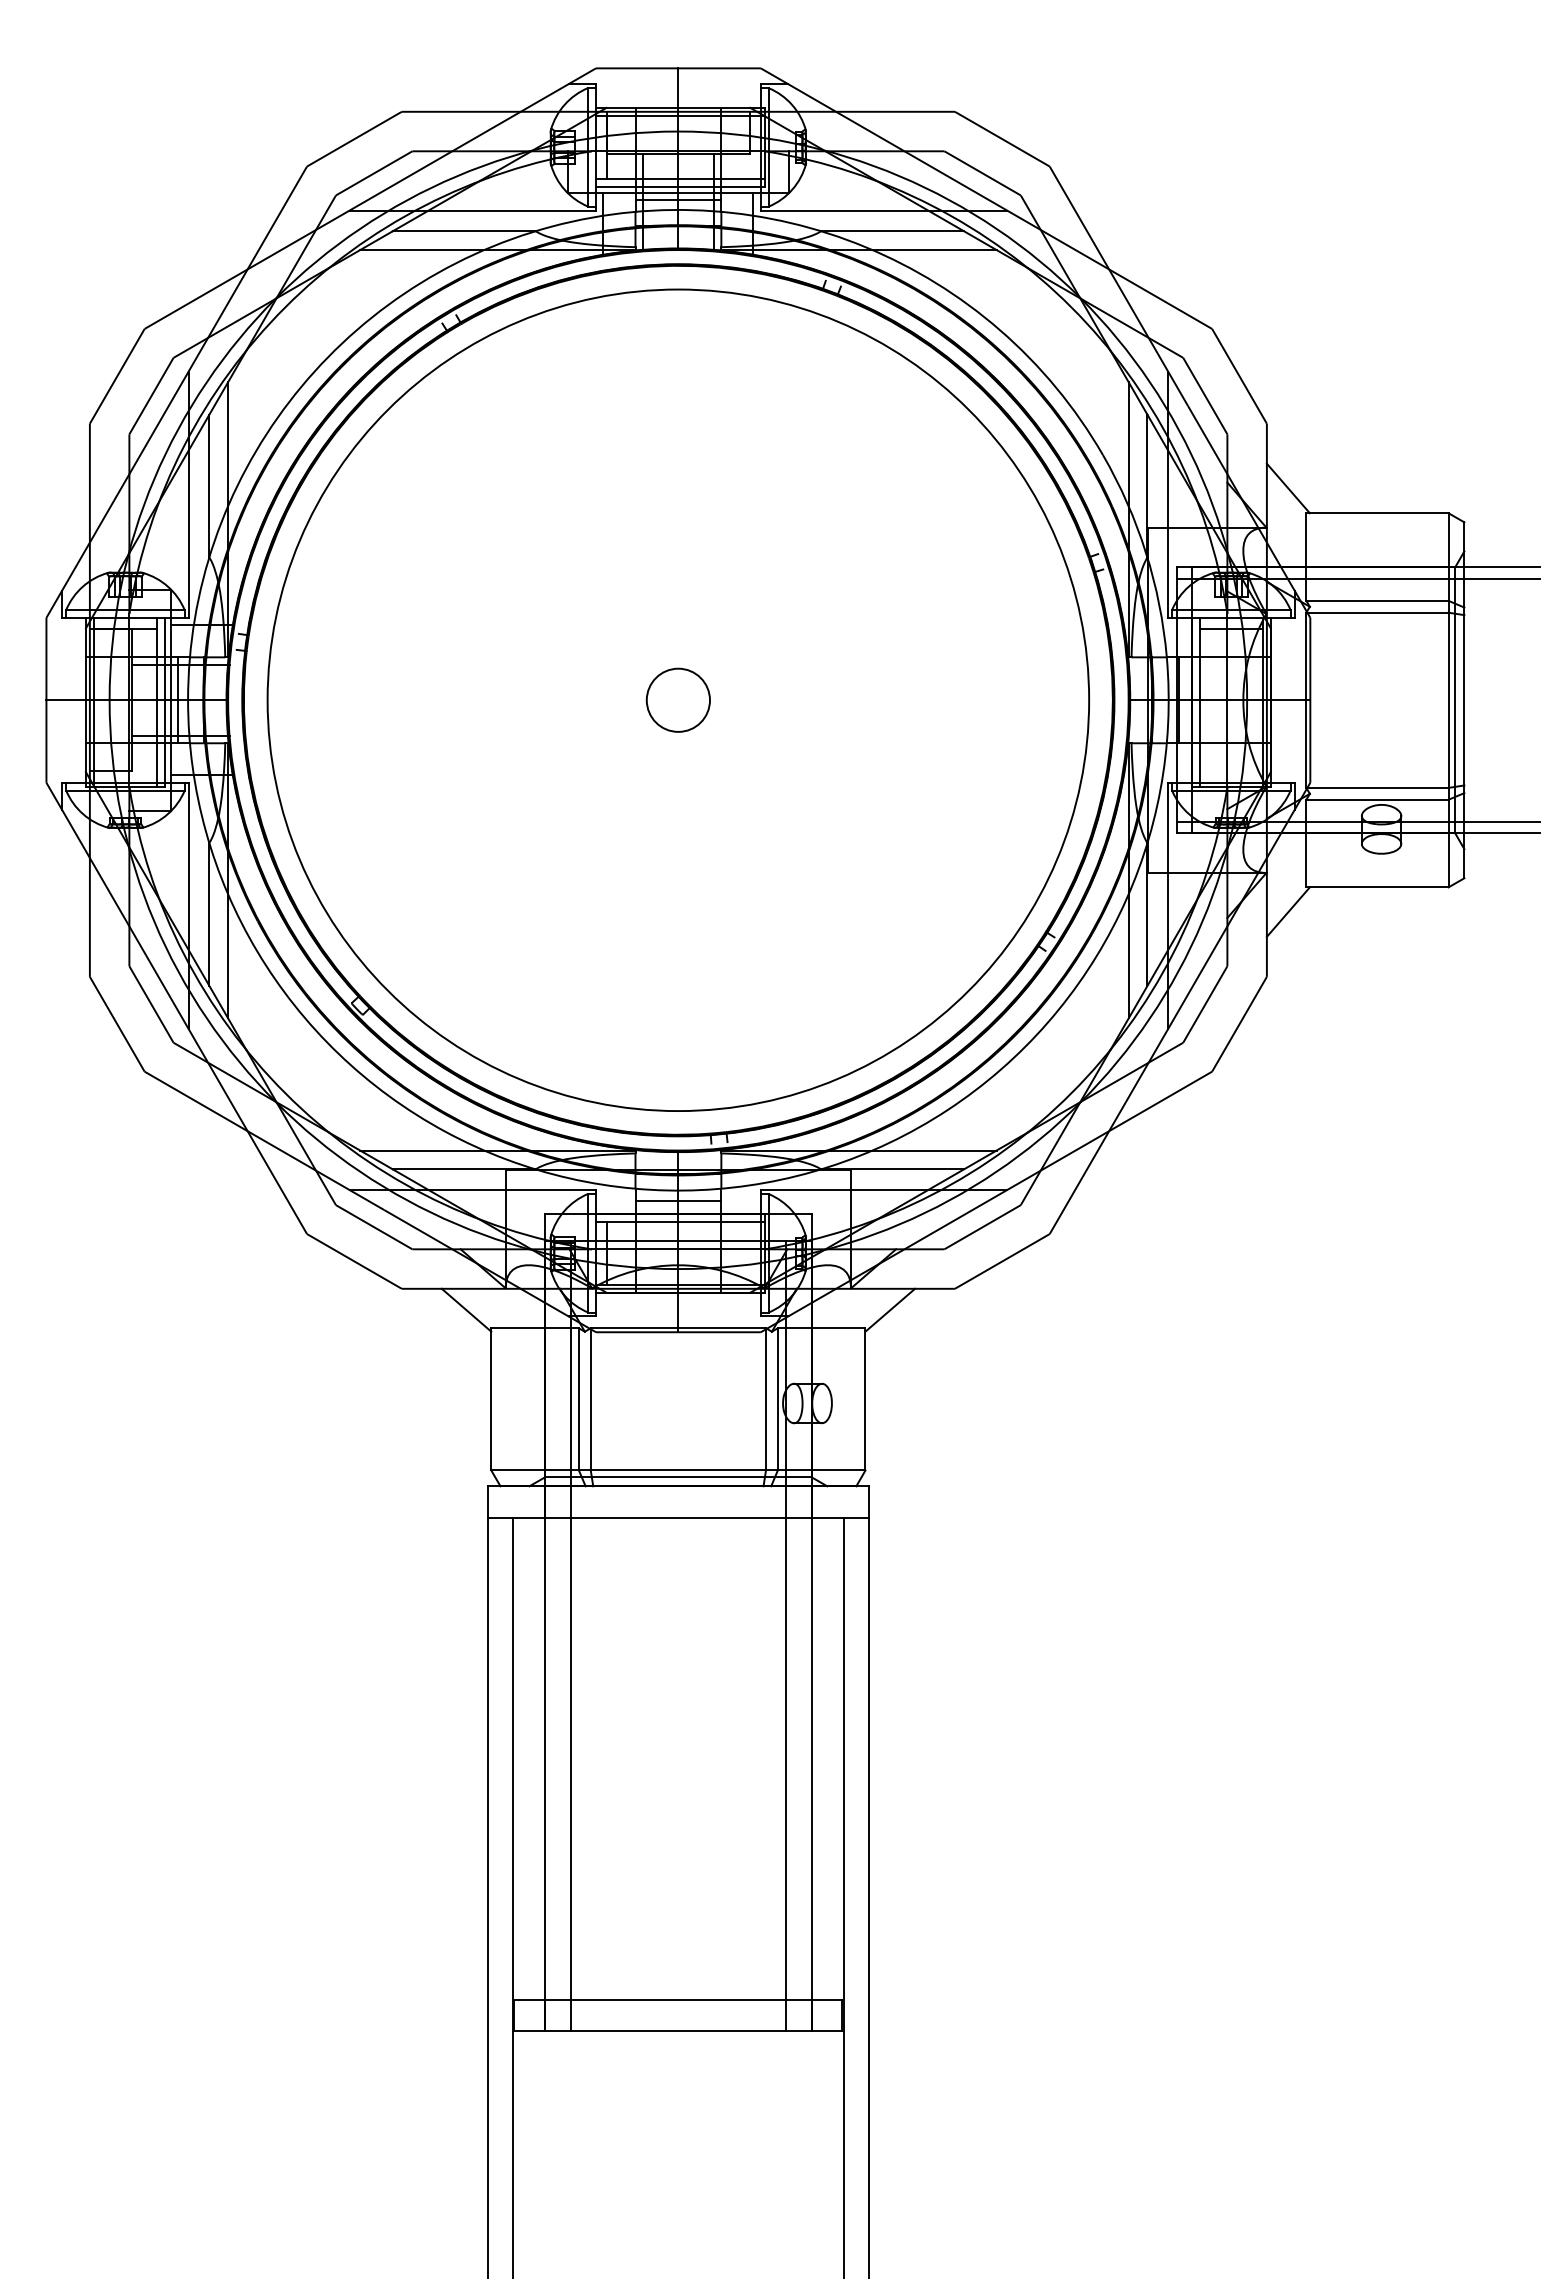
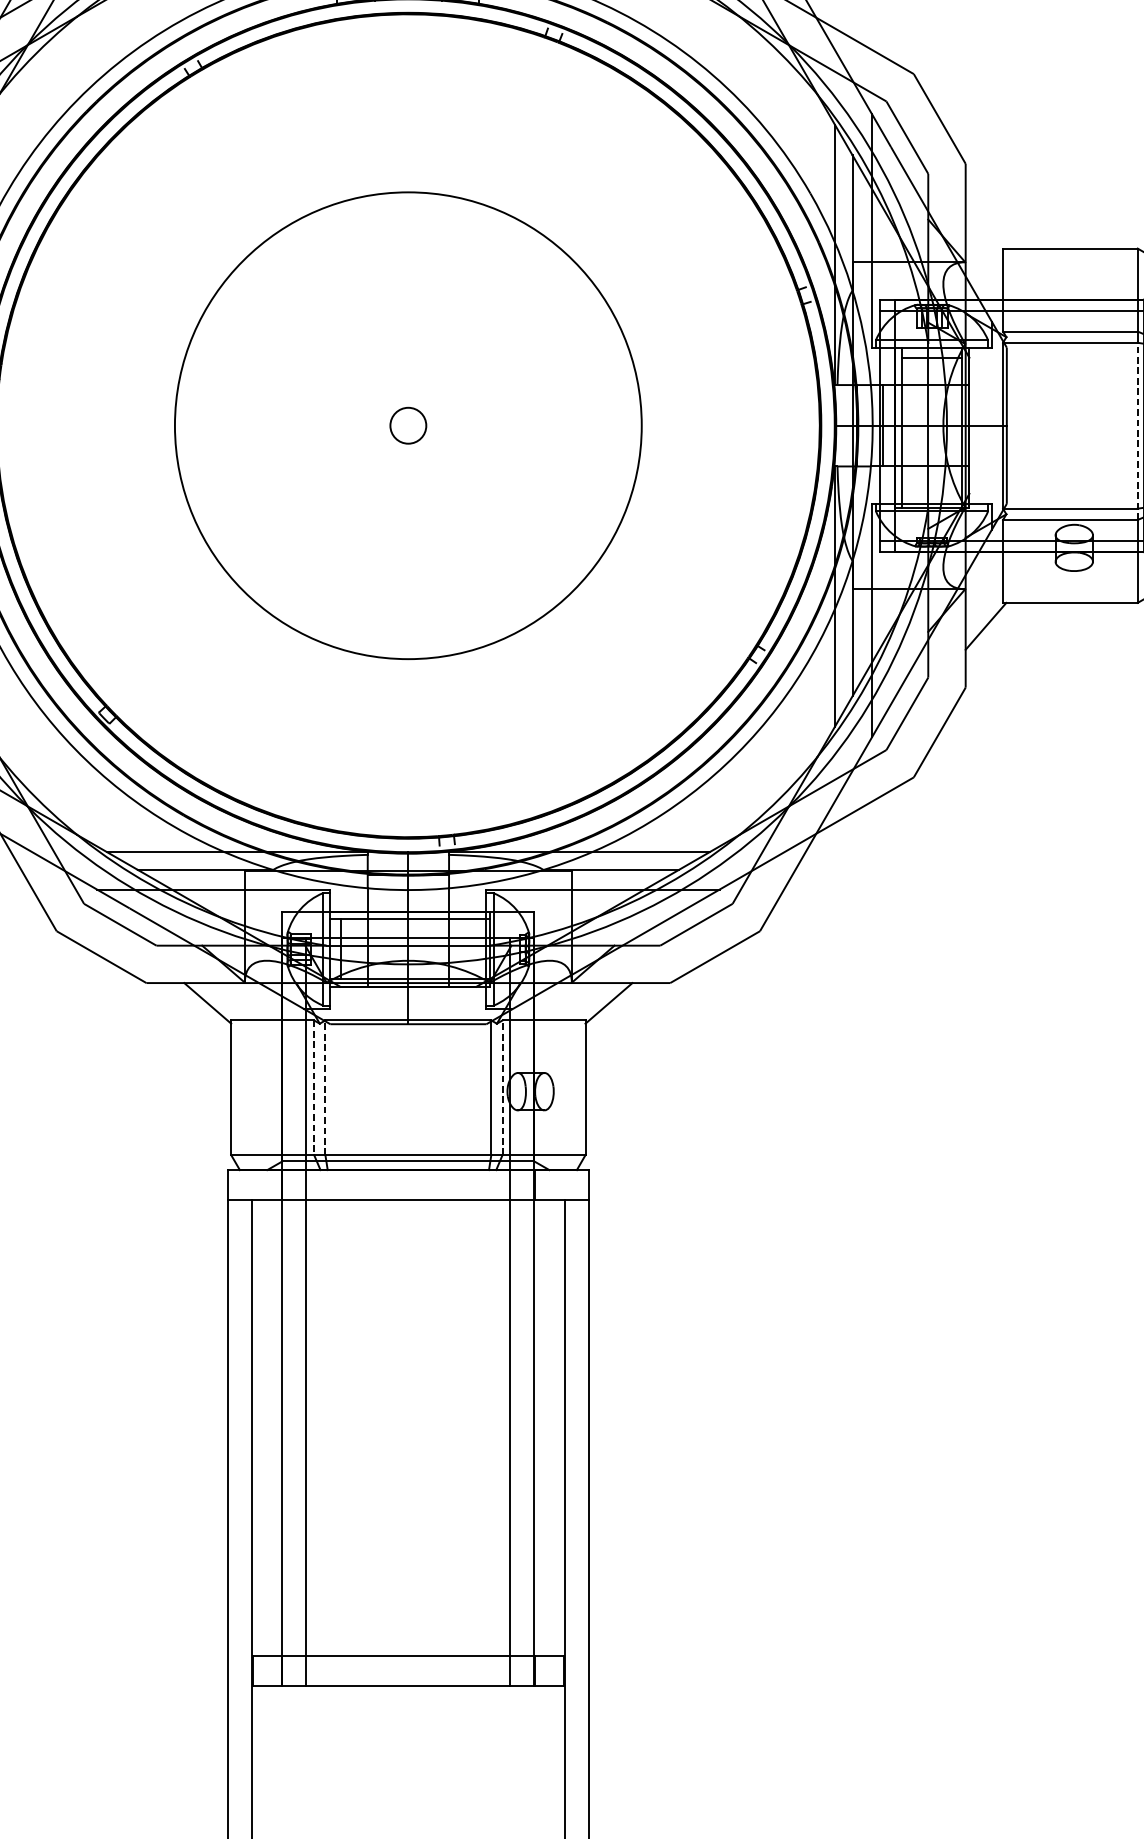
line: (1287, 488) -> (985, 225), removed
circle: (677, 699) -> (407, 424), size x0.6
circle: (678, 700) -> (408, 425), size x0.6
line: (1448, 706) -> (1137, 431), solid -> dashed
line: (678, 1201) -> (408, 900), removed
line: (590, 1398) -> (325, 1086), solid -> dashed
line: (777, 1398) -> (502, 1086), solid -> dashed
line: (578, 1399) -> (313, 1087), solid -> dashed

